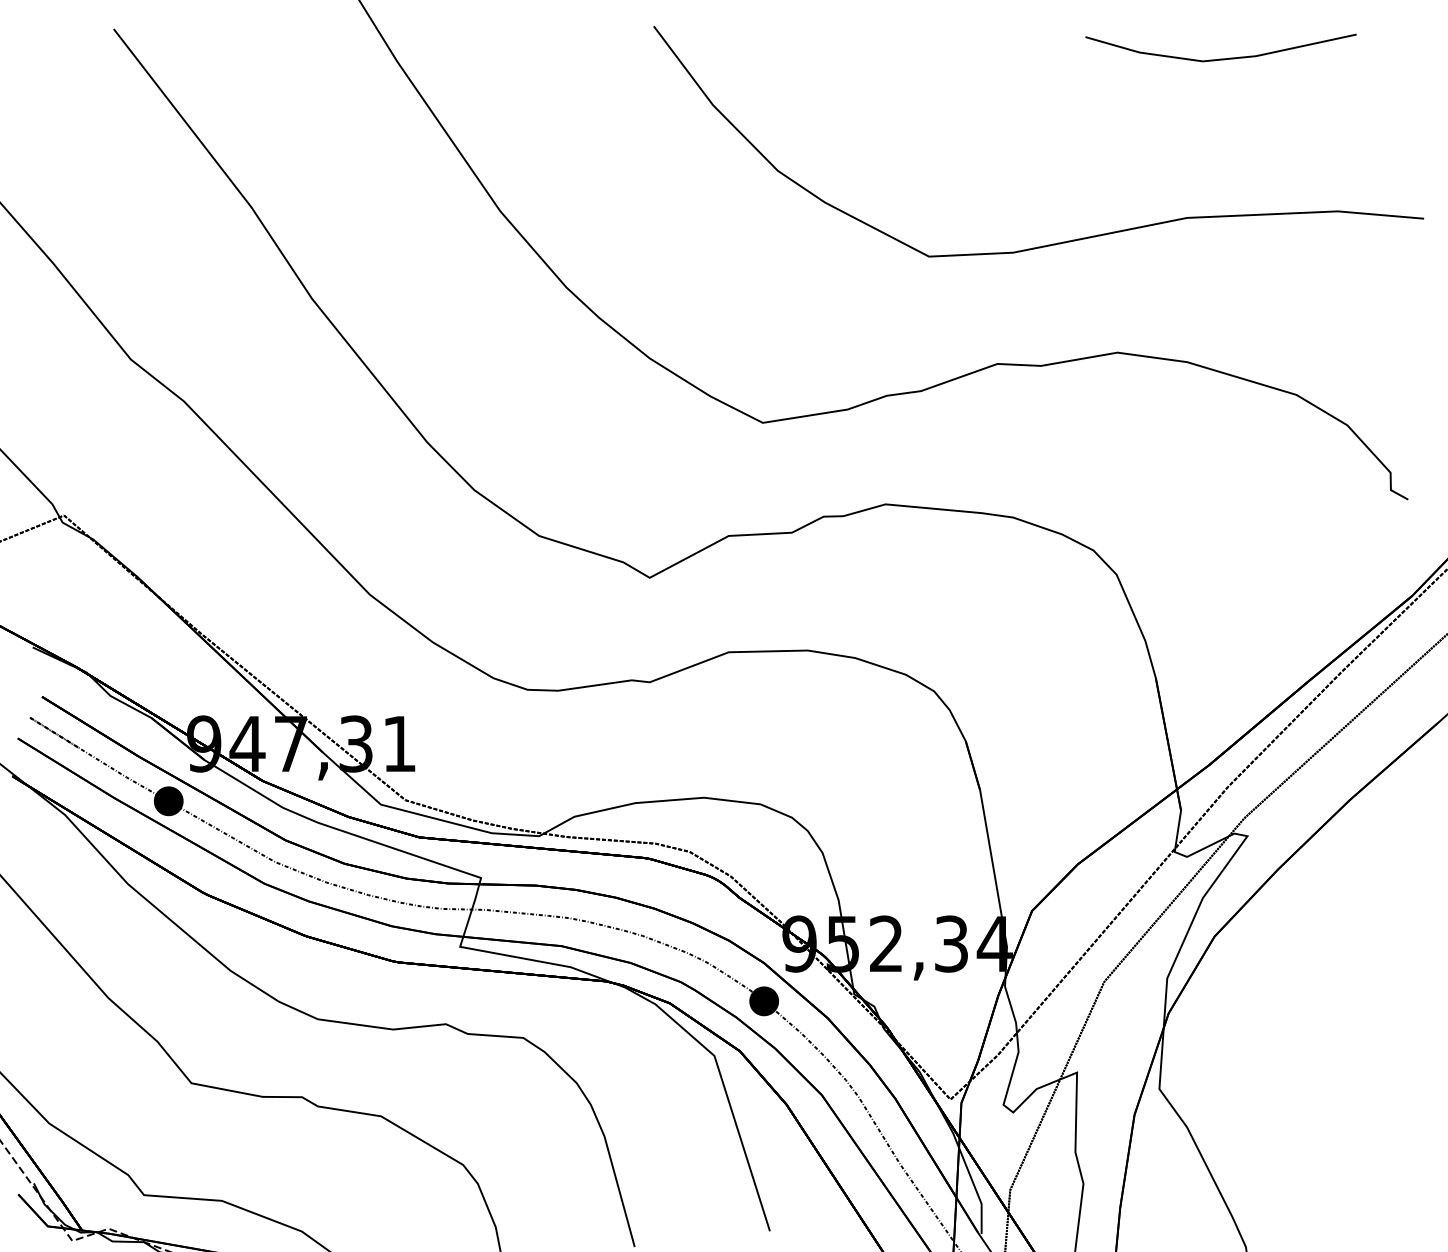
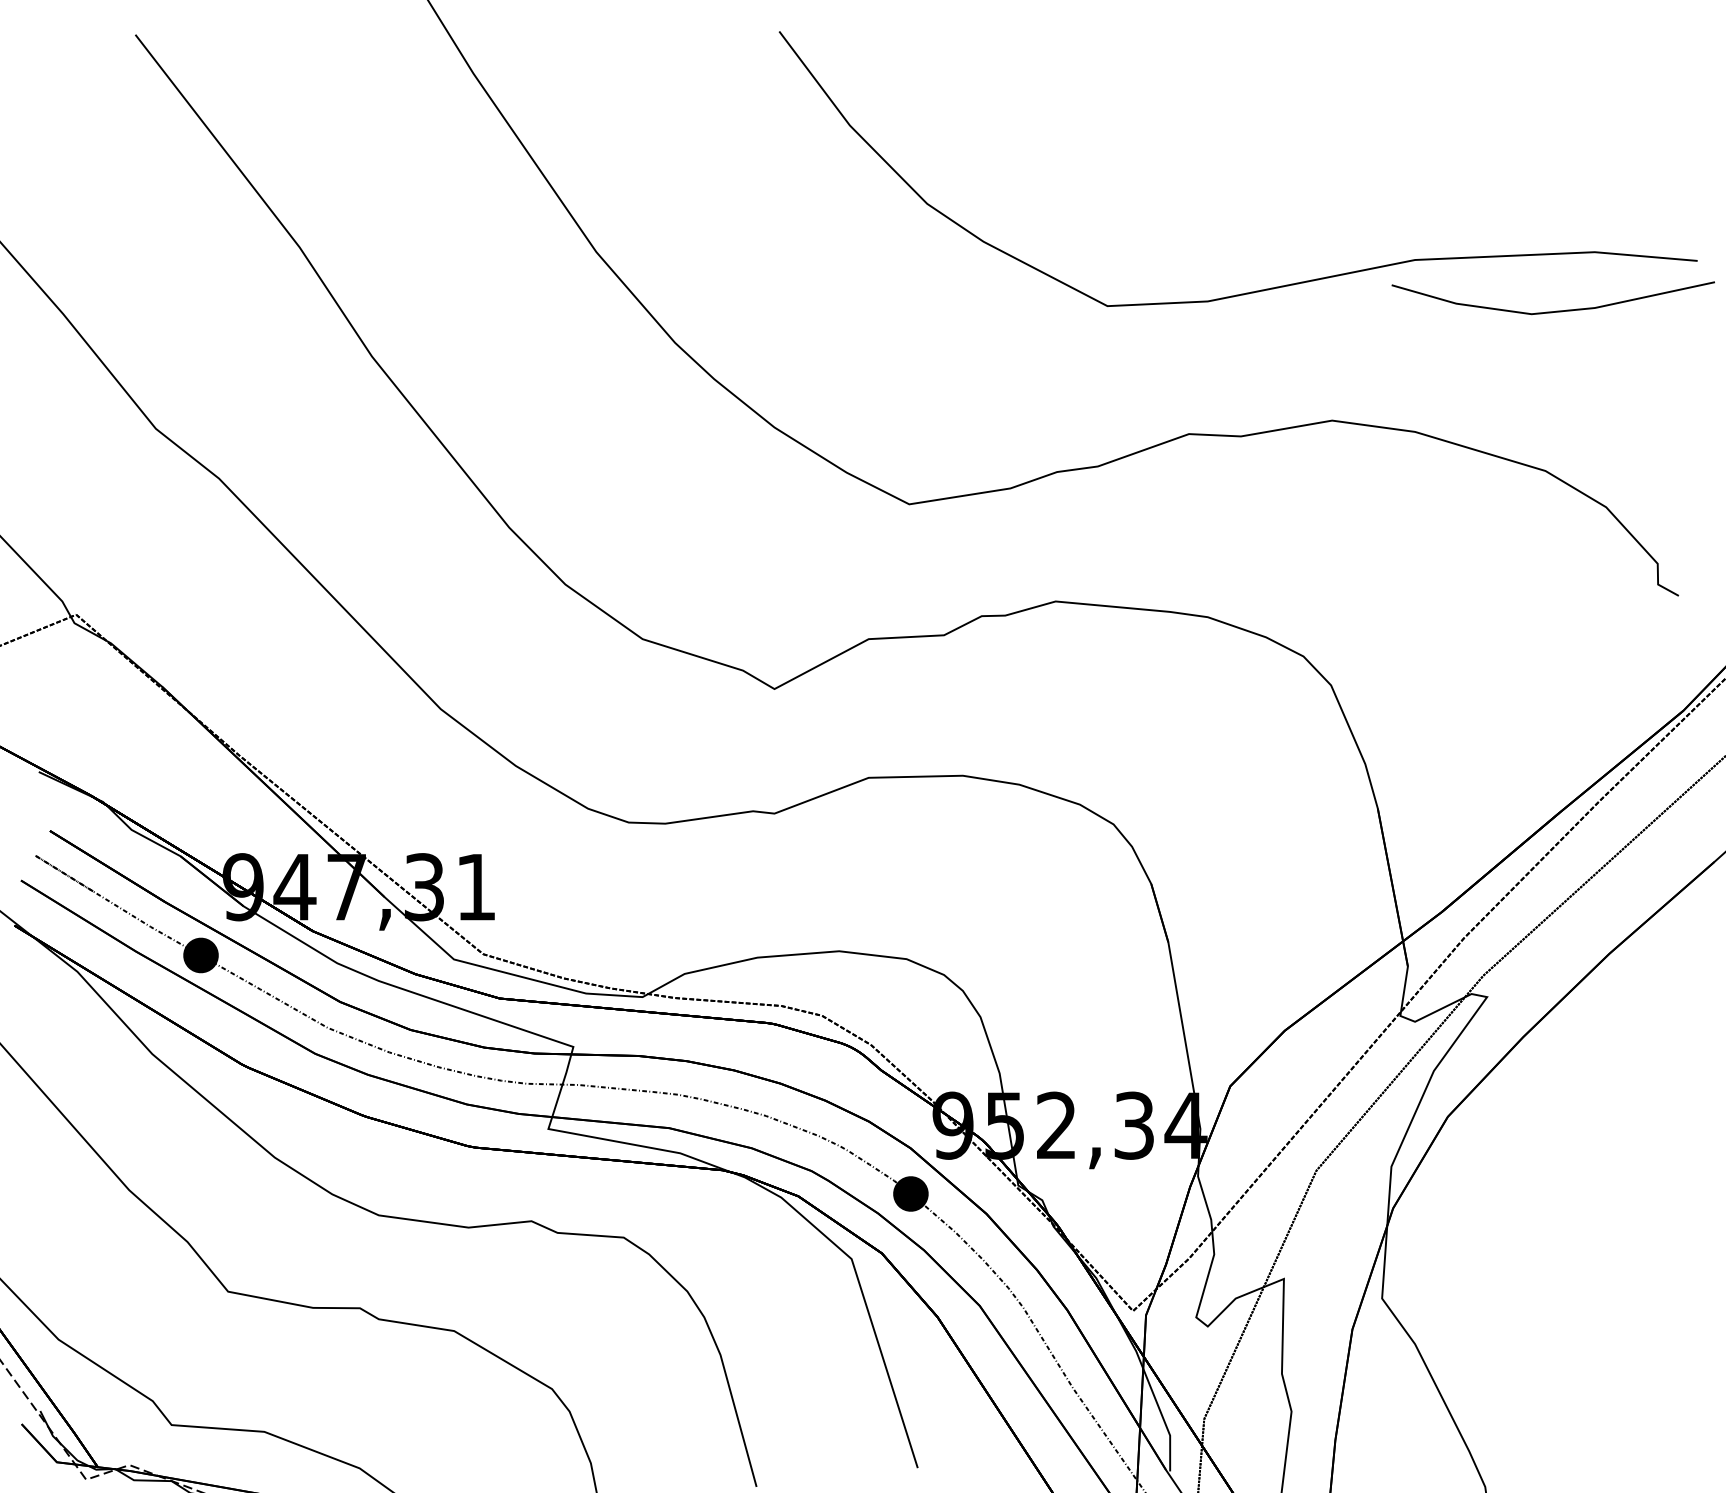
part: (1220, 58) -> (1552, 310), moved

